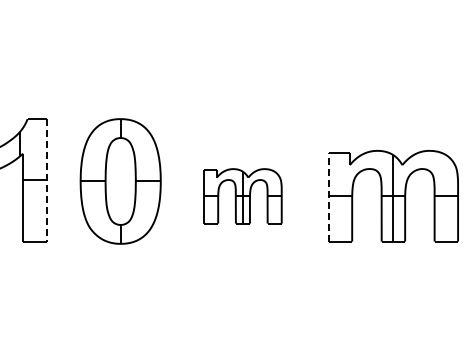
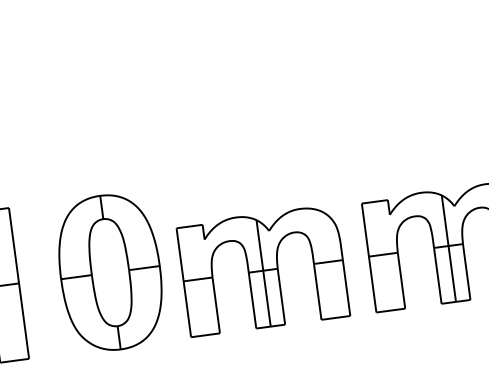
line: (46, 180) -> (18, 283), dashed -> solid
part: (242, 196) -> (262, 271), size x1.67
line: (328, 196) -> (368, 256), dashed -> solid

